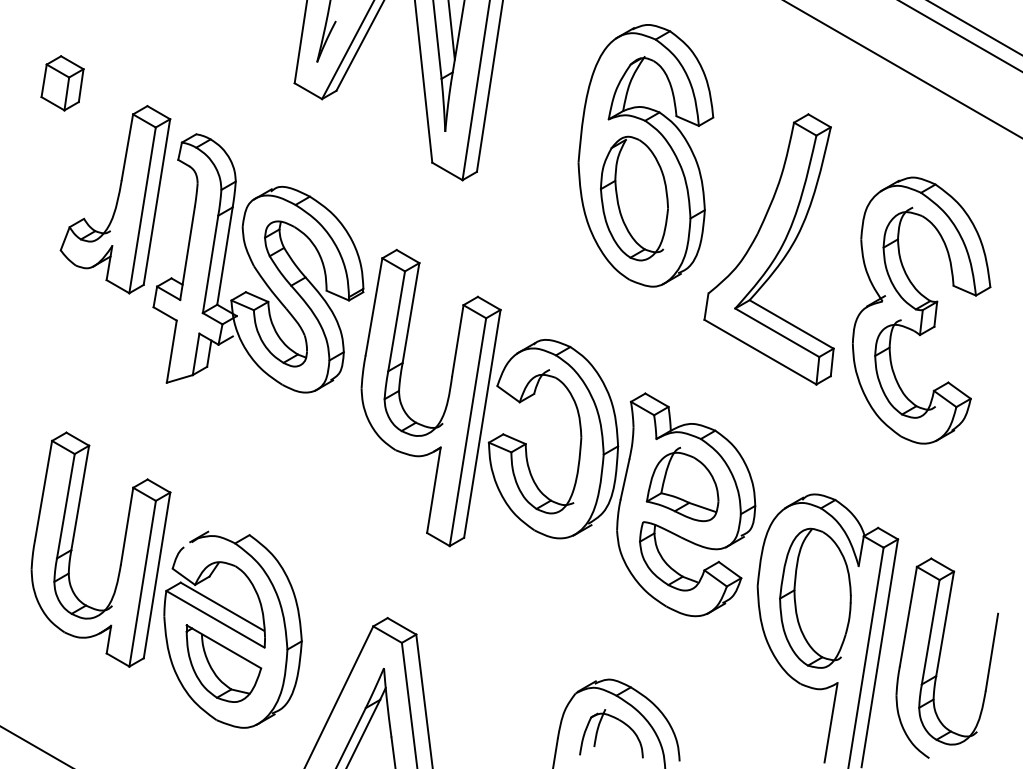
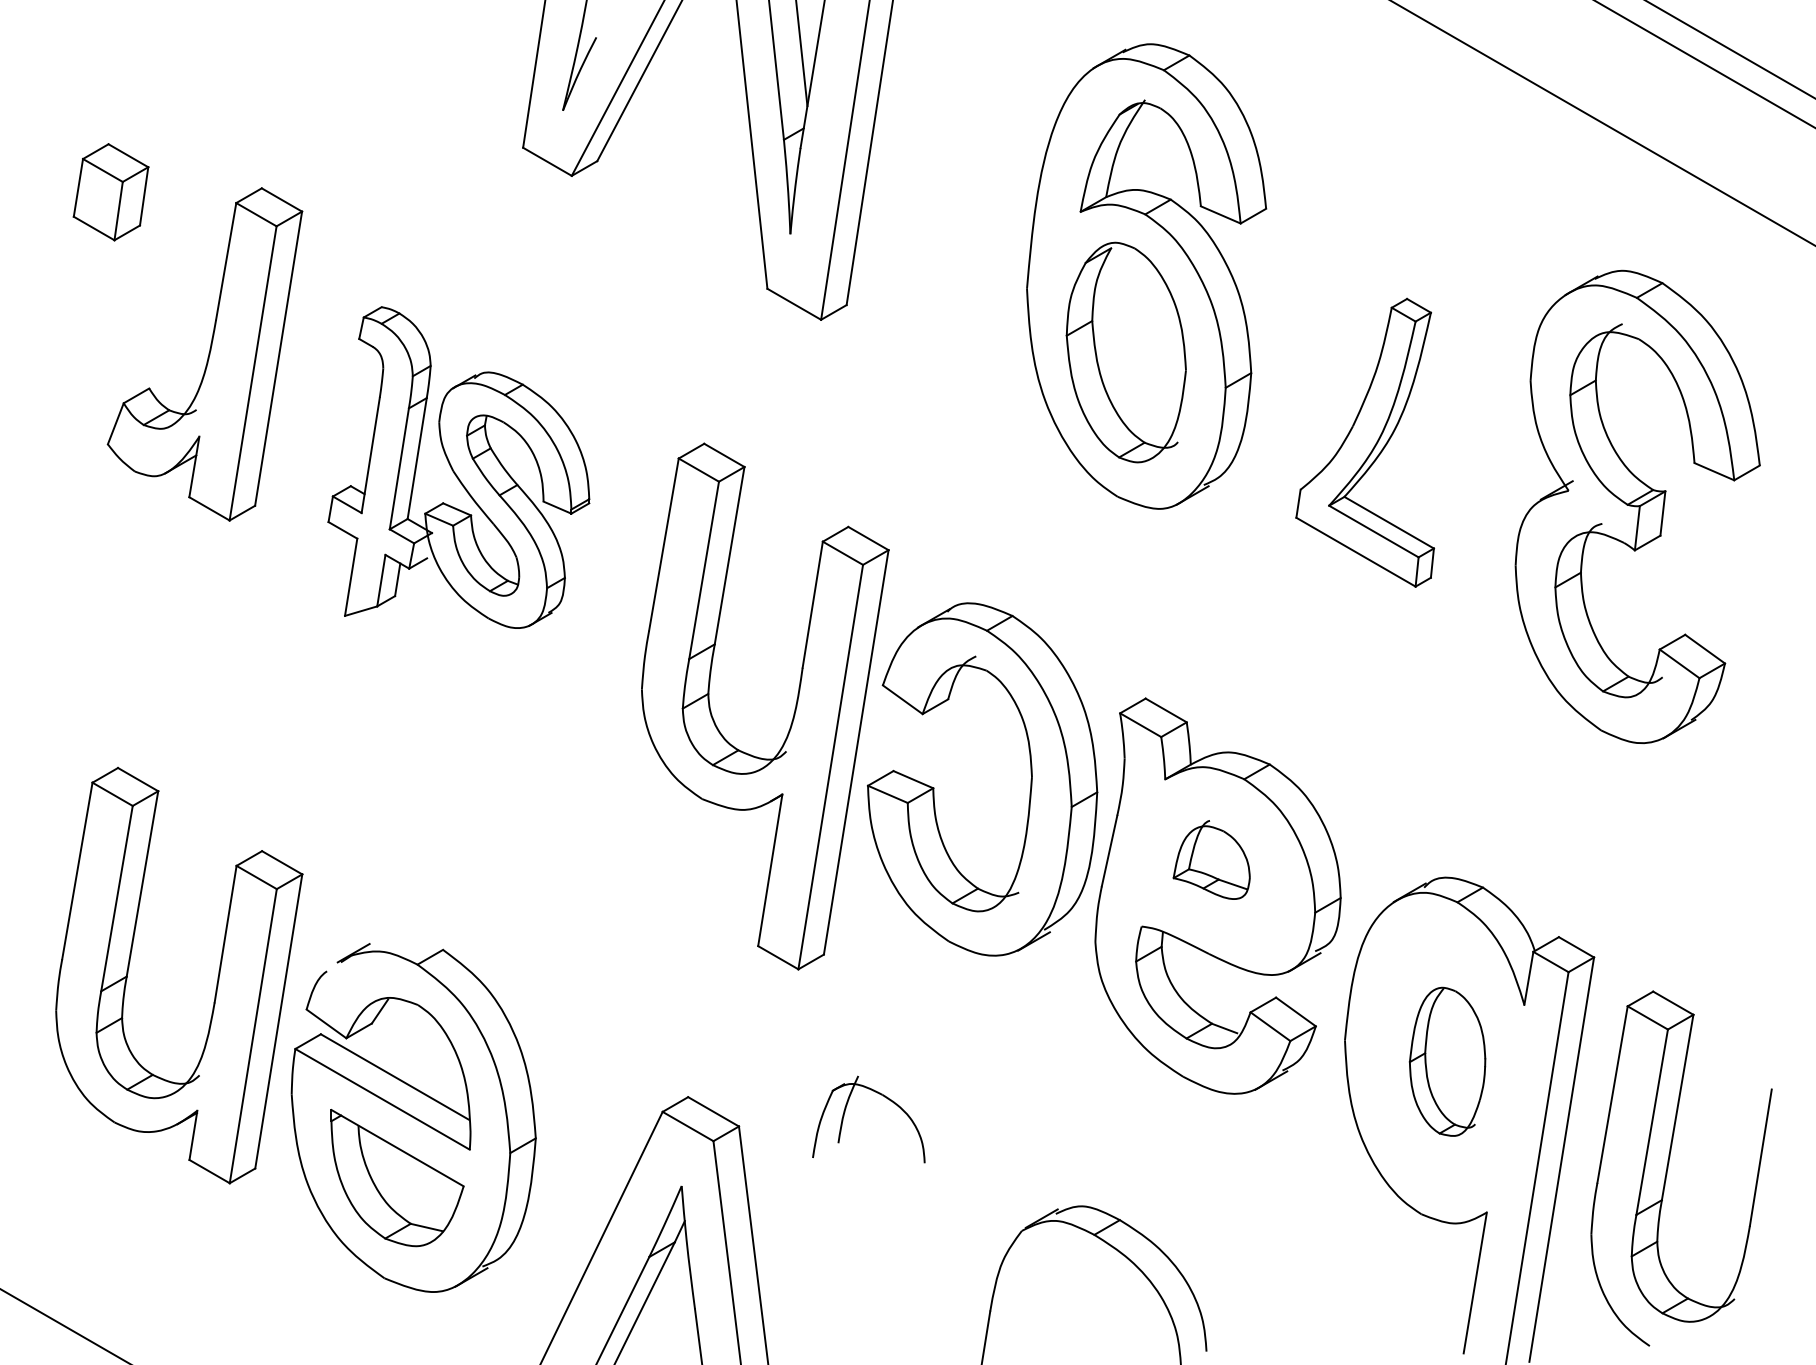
part: (62, 83) -> (110, 192), moved
part: (768, 249) -> (1364, 442), size x0.6
part: (258, 263) -> (458, 467), size x0.7
part: (921, 310) -> (1637, 506), moved
part: (682, 484) -> (1211, 860), size x0.6
part: (815, 597) -> (1447, 1060), size x0.6
part: (598, 731) -> (845, 1115), moved

